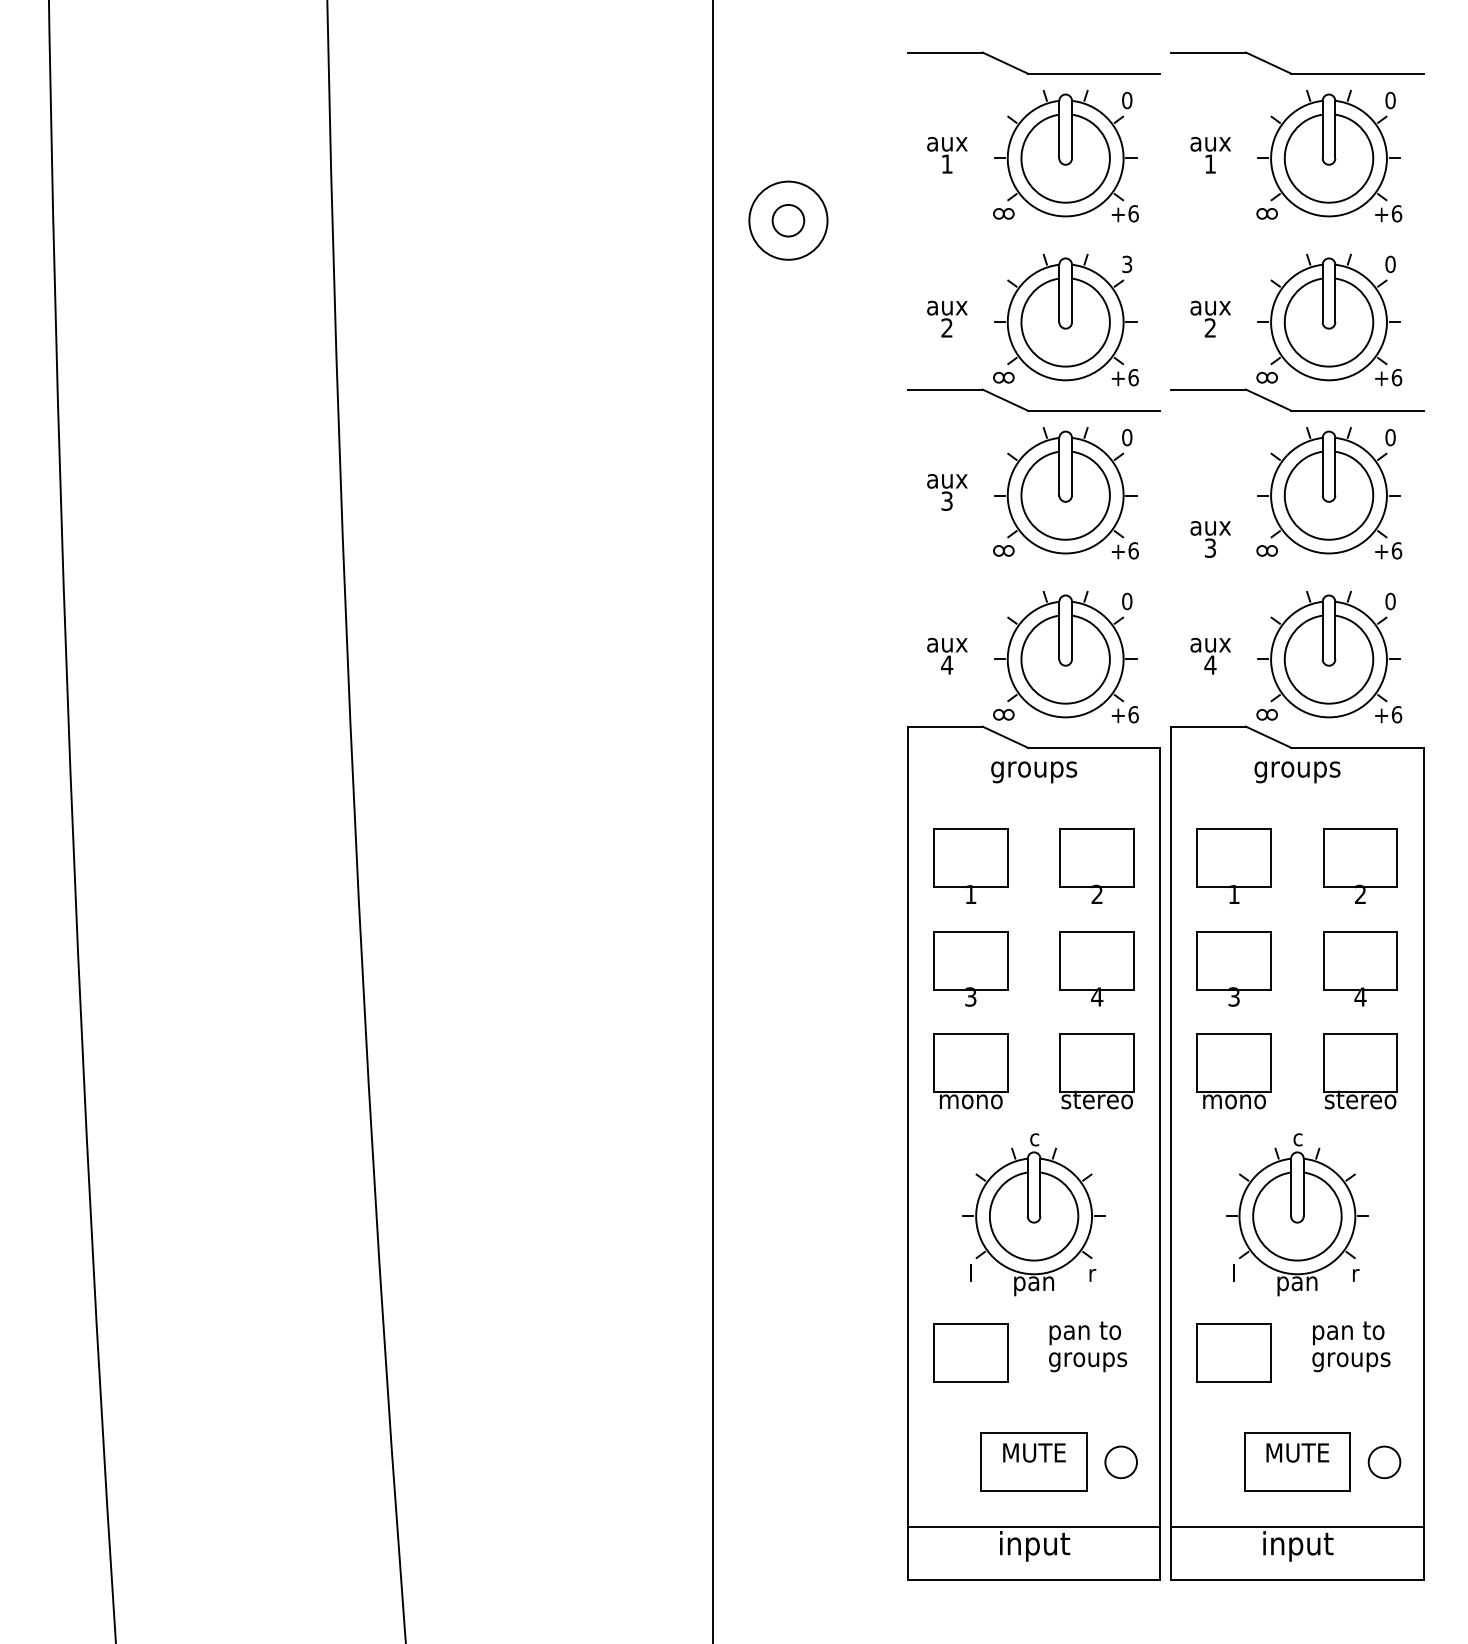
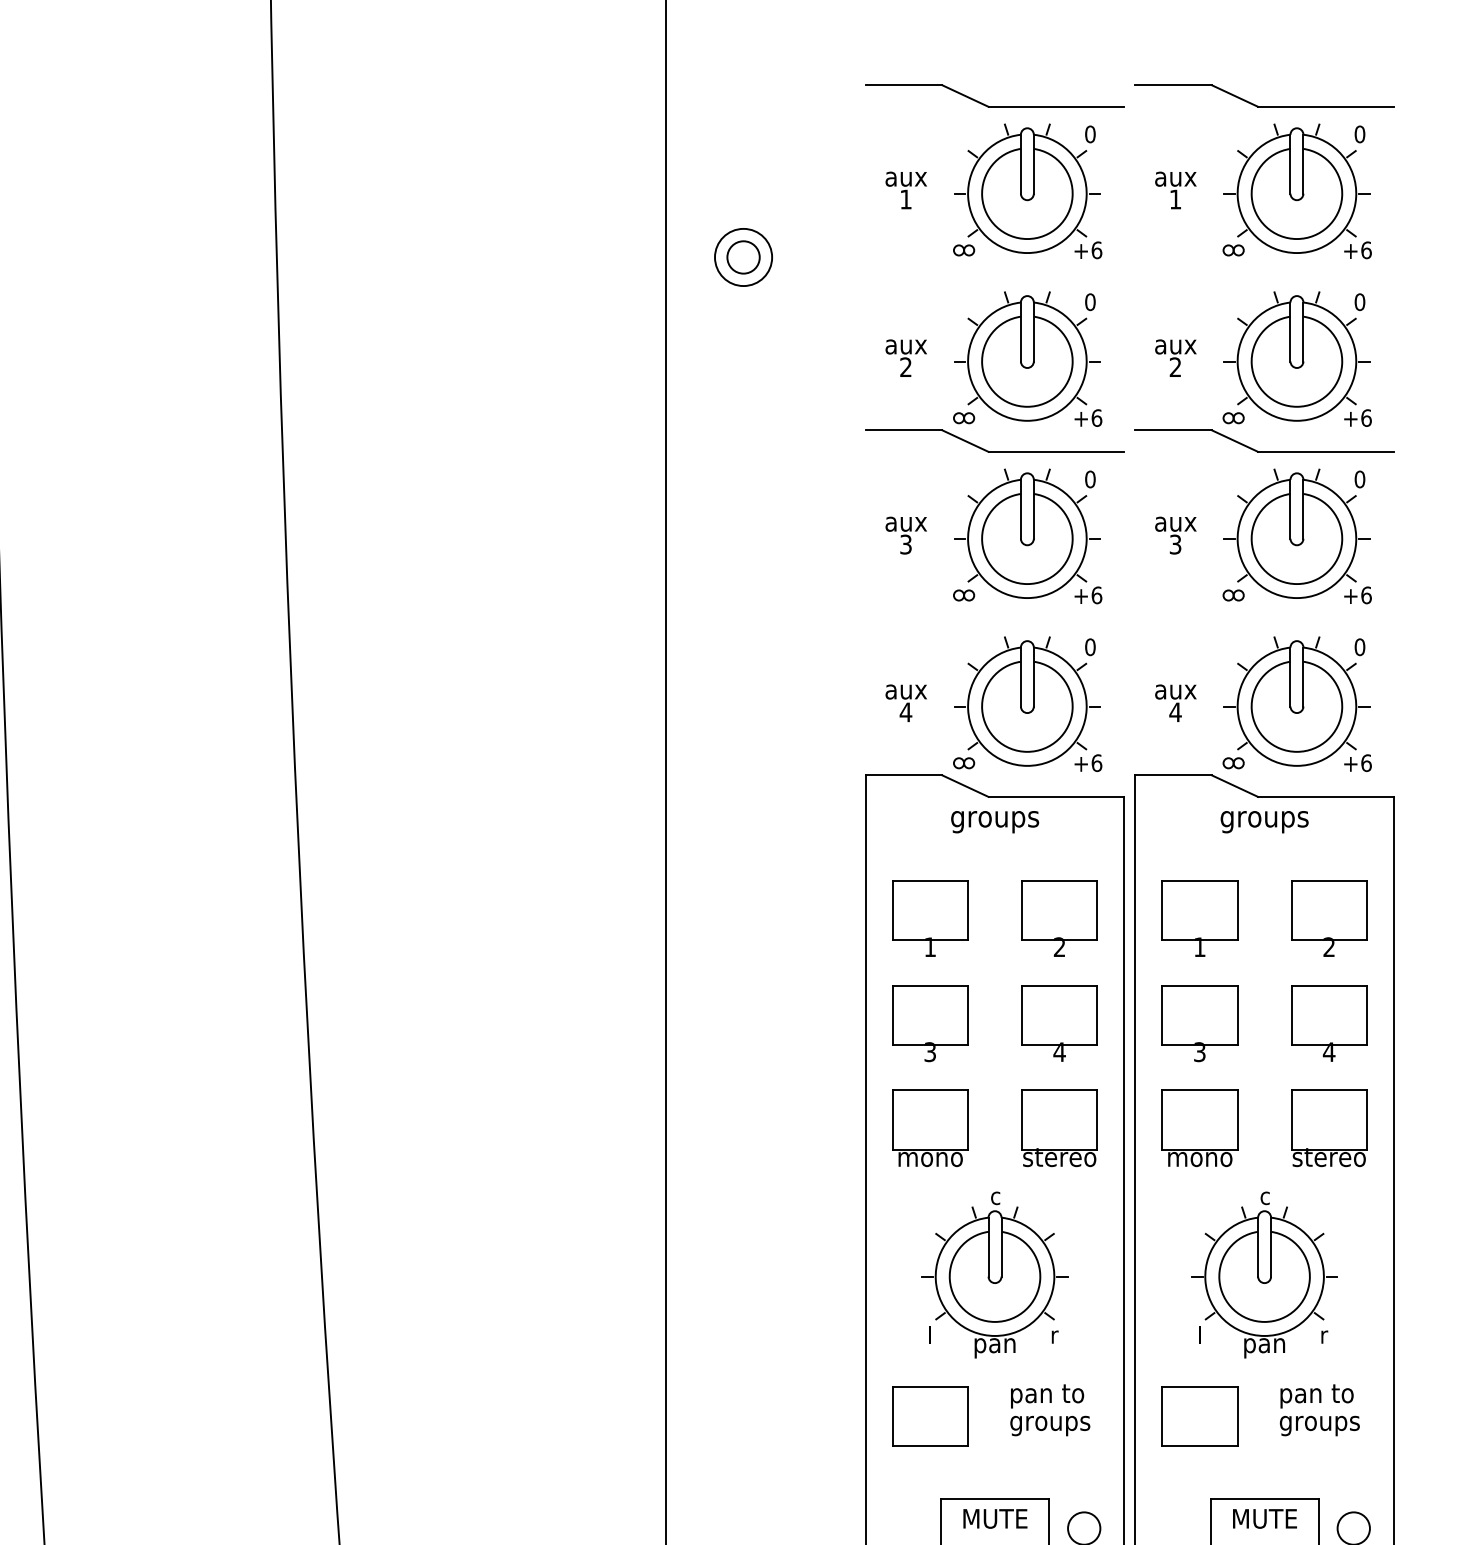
circle: (788, 220) -> (743, 257), size x0.71
text: (1127, 264) -> (1090, 302), 3 -> 0
text: (1210, 539) -> (1175, 535), moved

